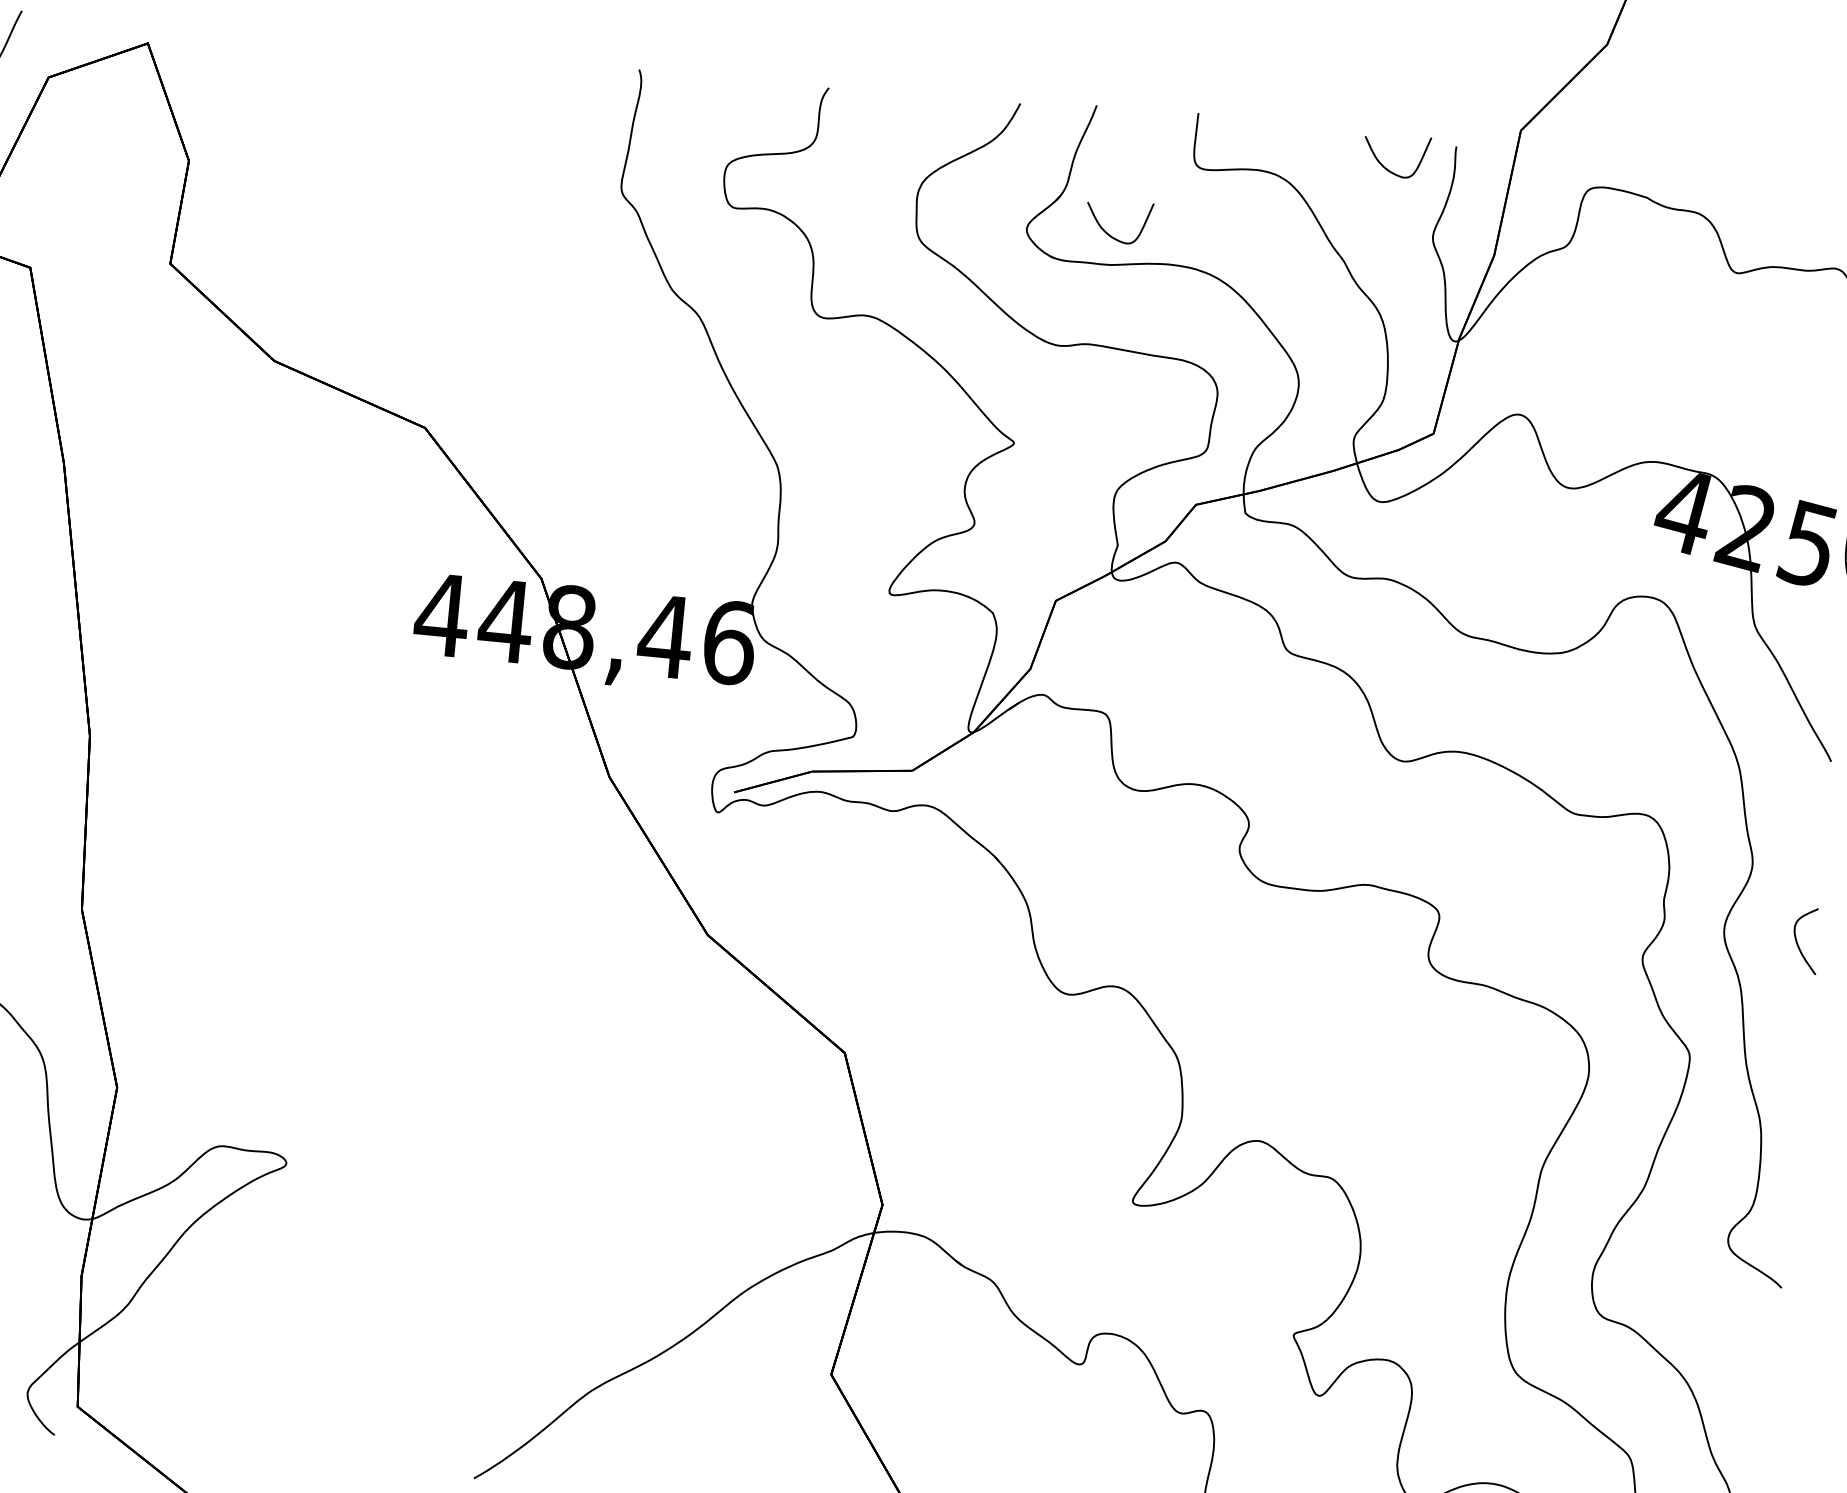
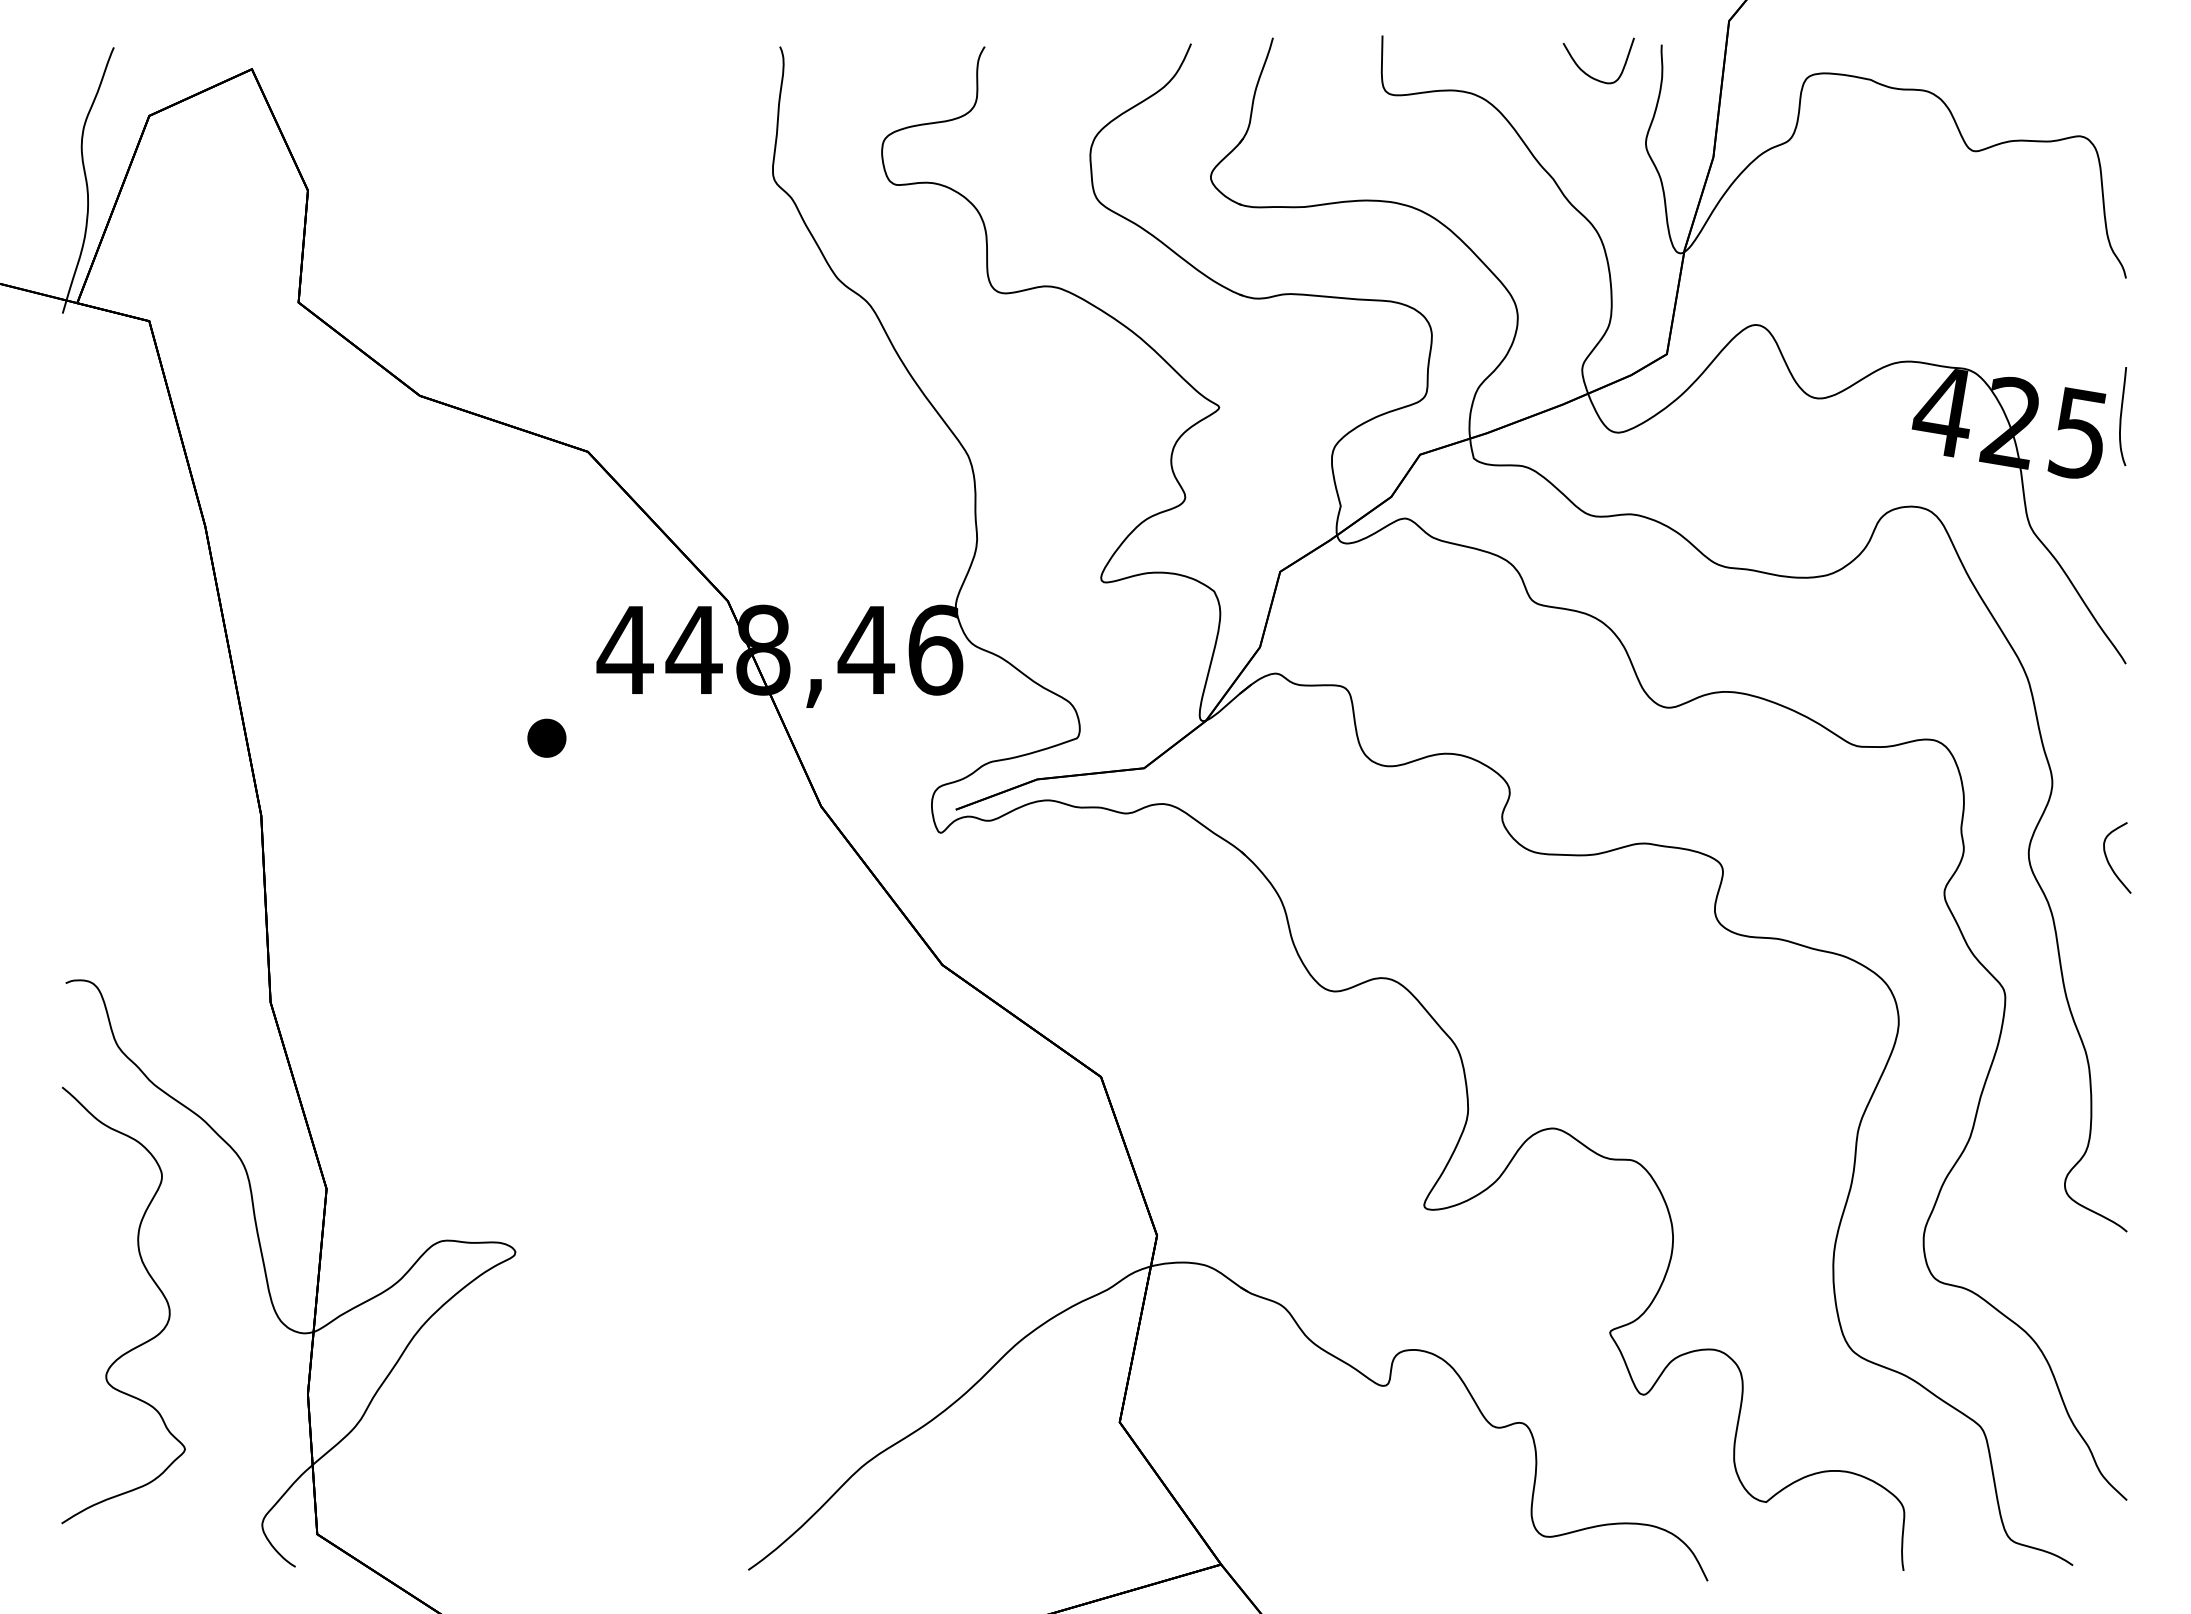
curve: (1110, 234) -> (1300, 174), removed
part: (361, 688) -> (546, 737), added

